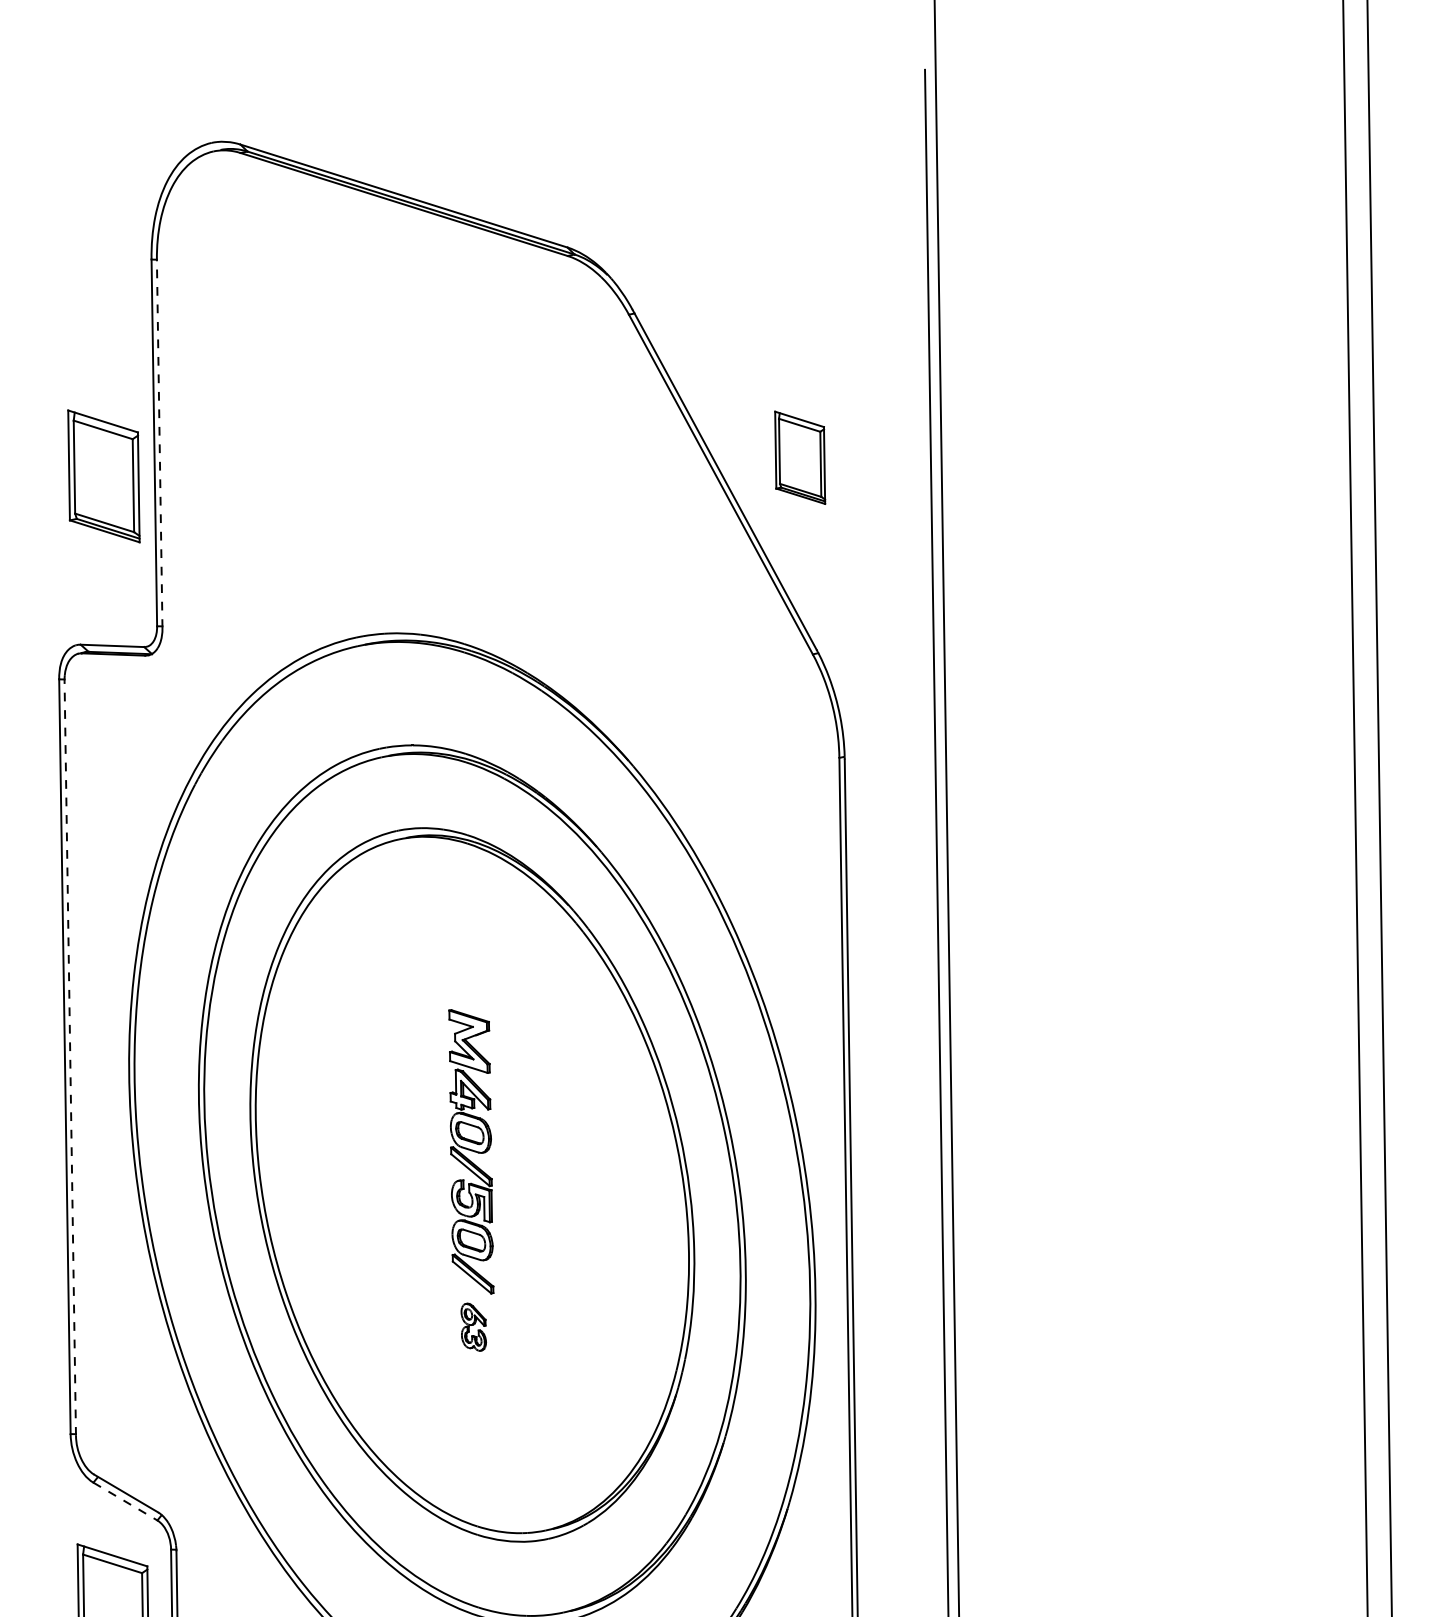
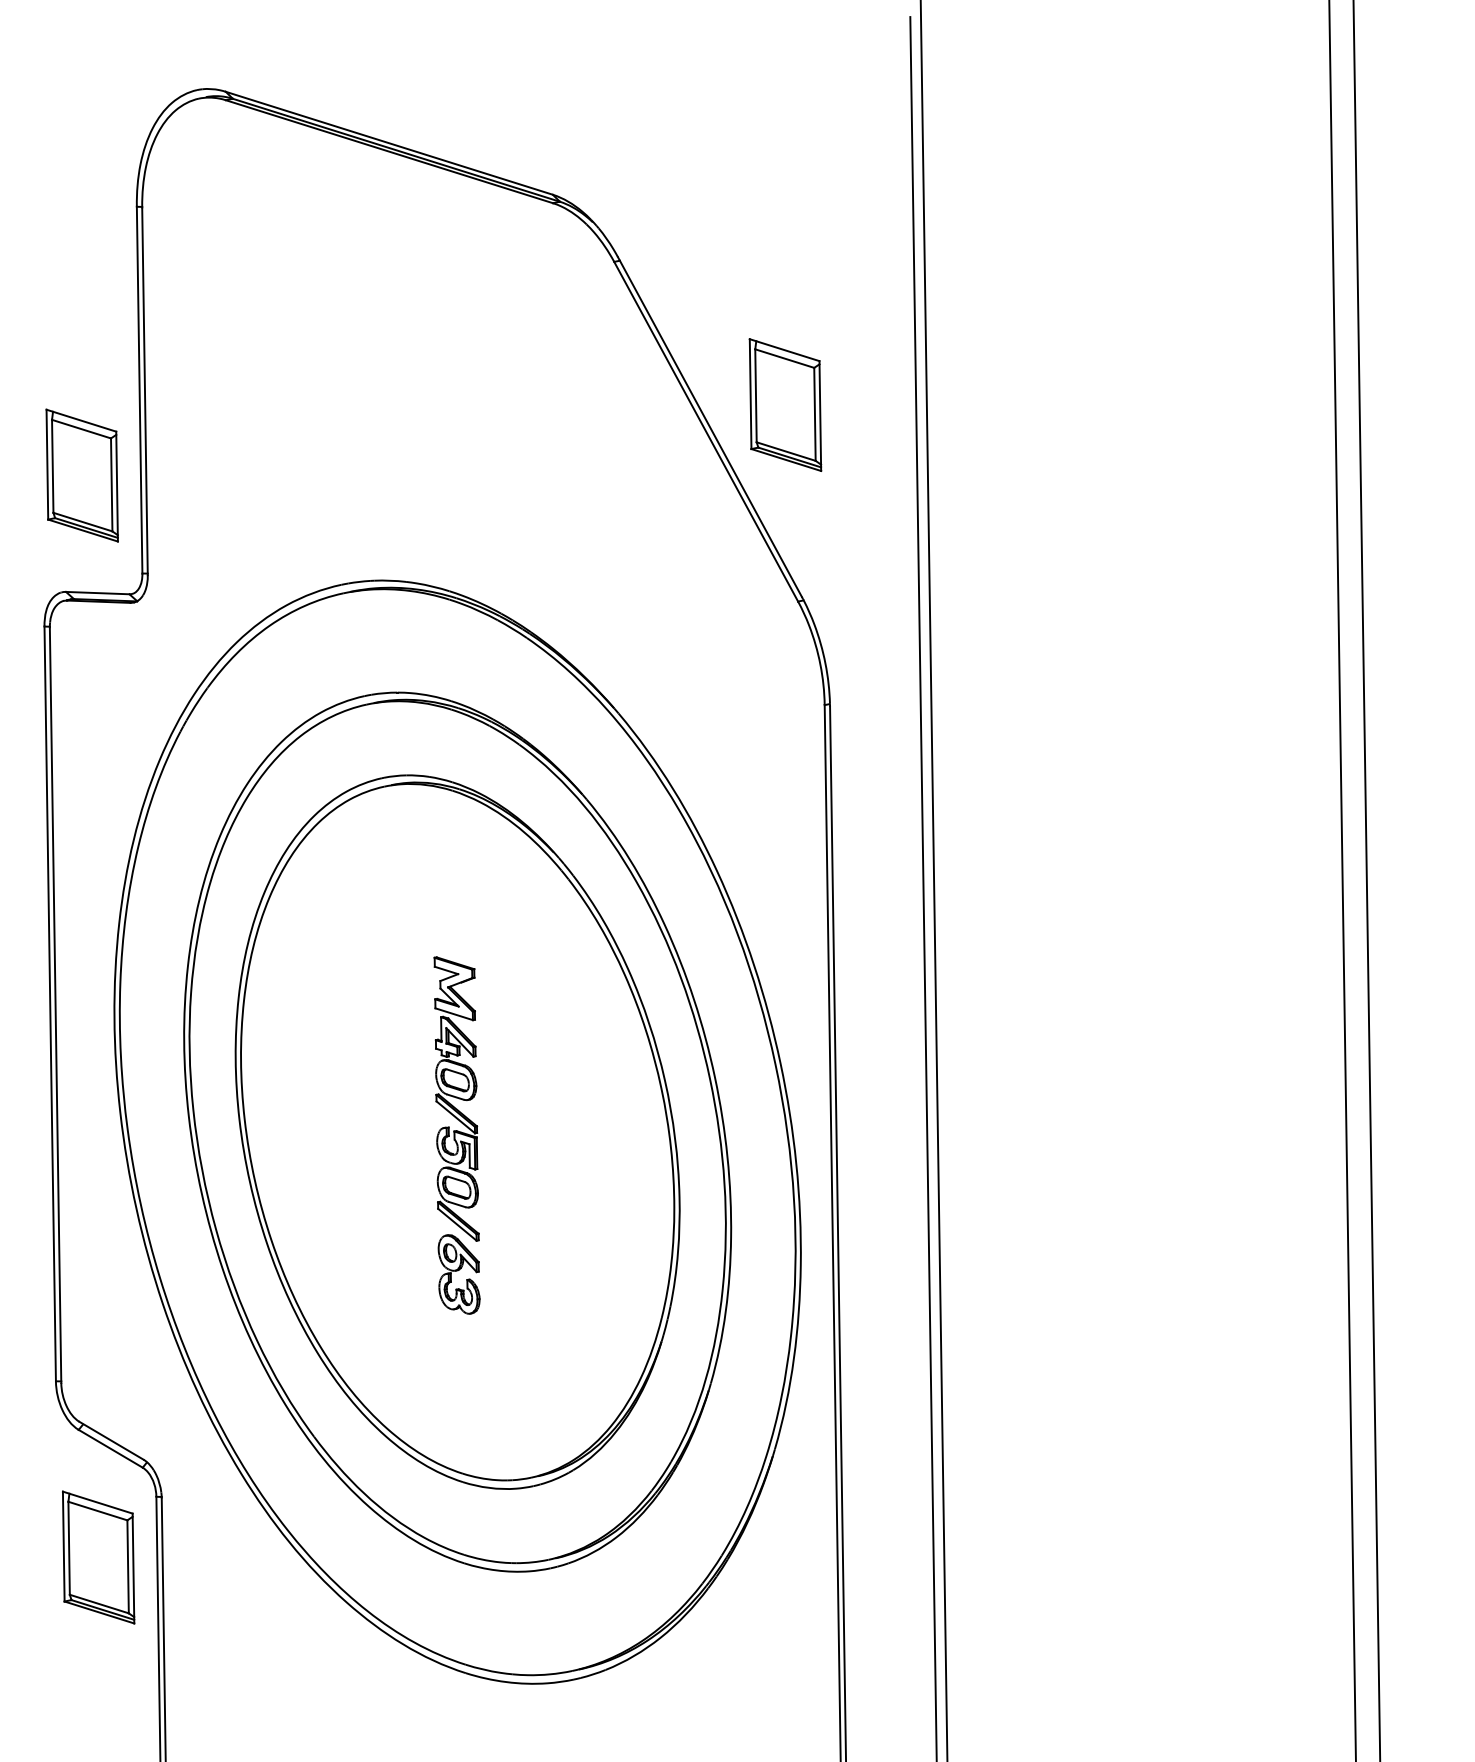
line: (160, 444) -> (145, 391), dashed -> solid
part: (800, 457) -> (785, 404), size x1.43
part: (103, 476) -> (81, 475), moved
line: (70, 1058) -> (55, 1005), dashed -> solid
part: (473, 1327) -> (458, 1274), size x1.67
line: (126, 1502) -> (111, 1449), dashed -> solid

